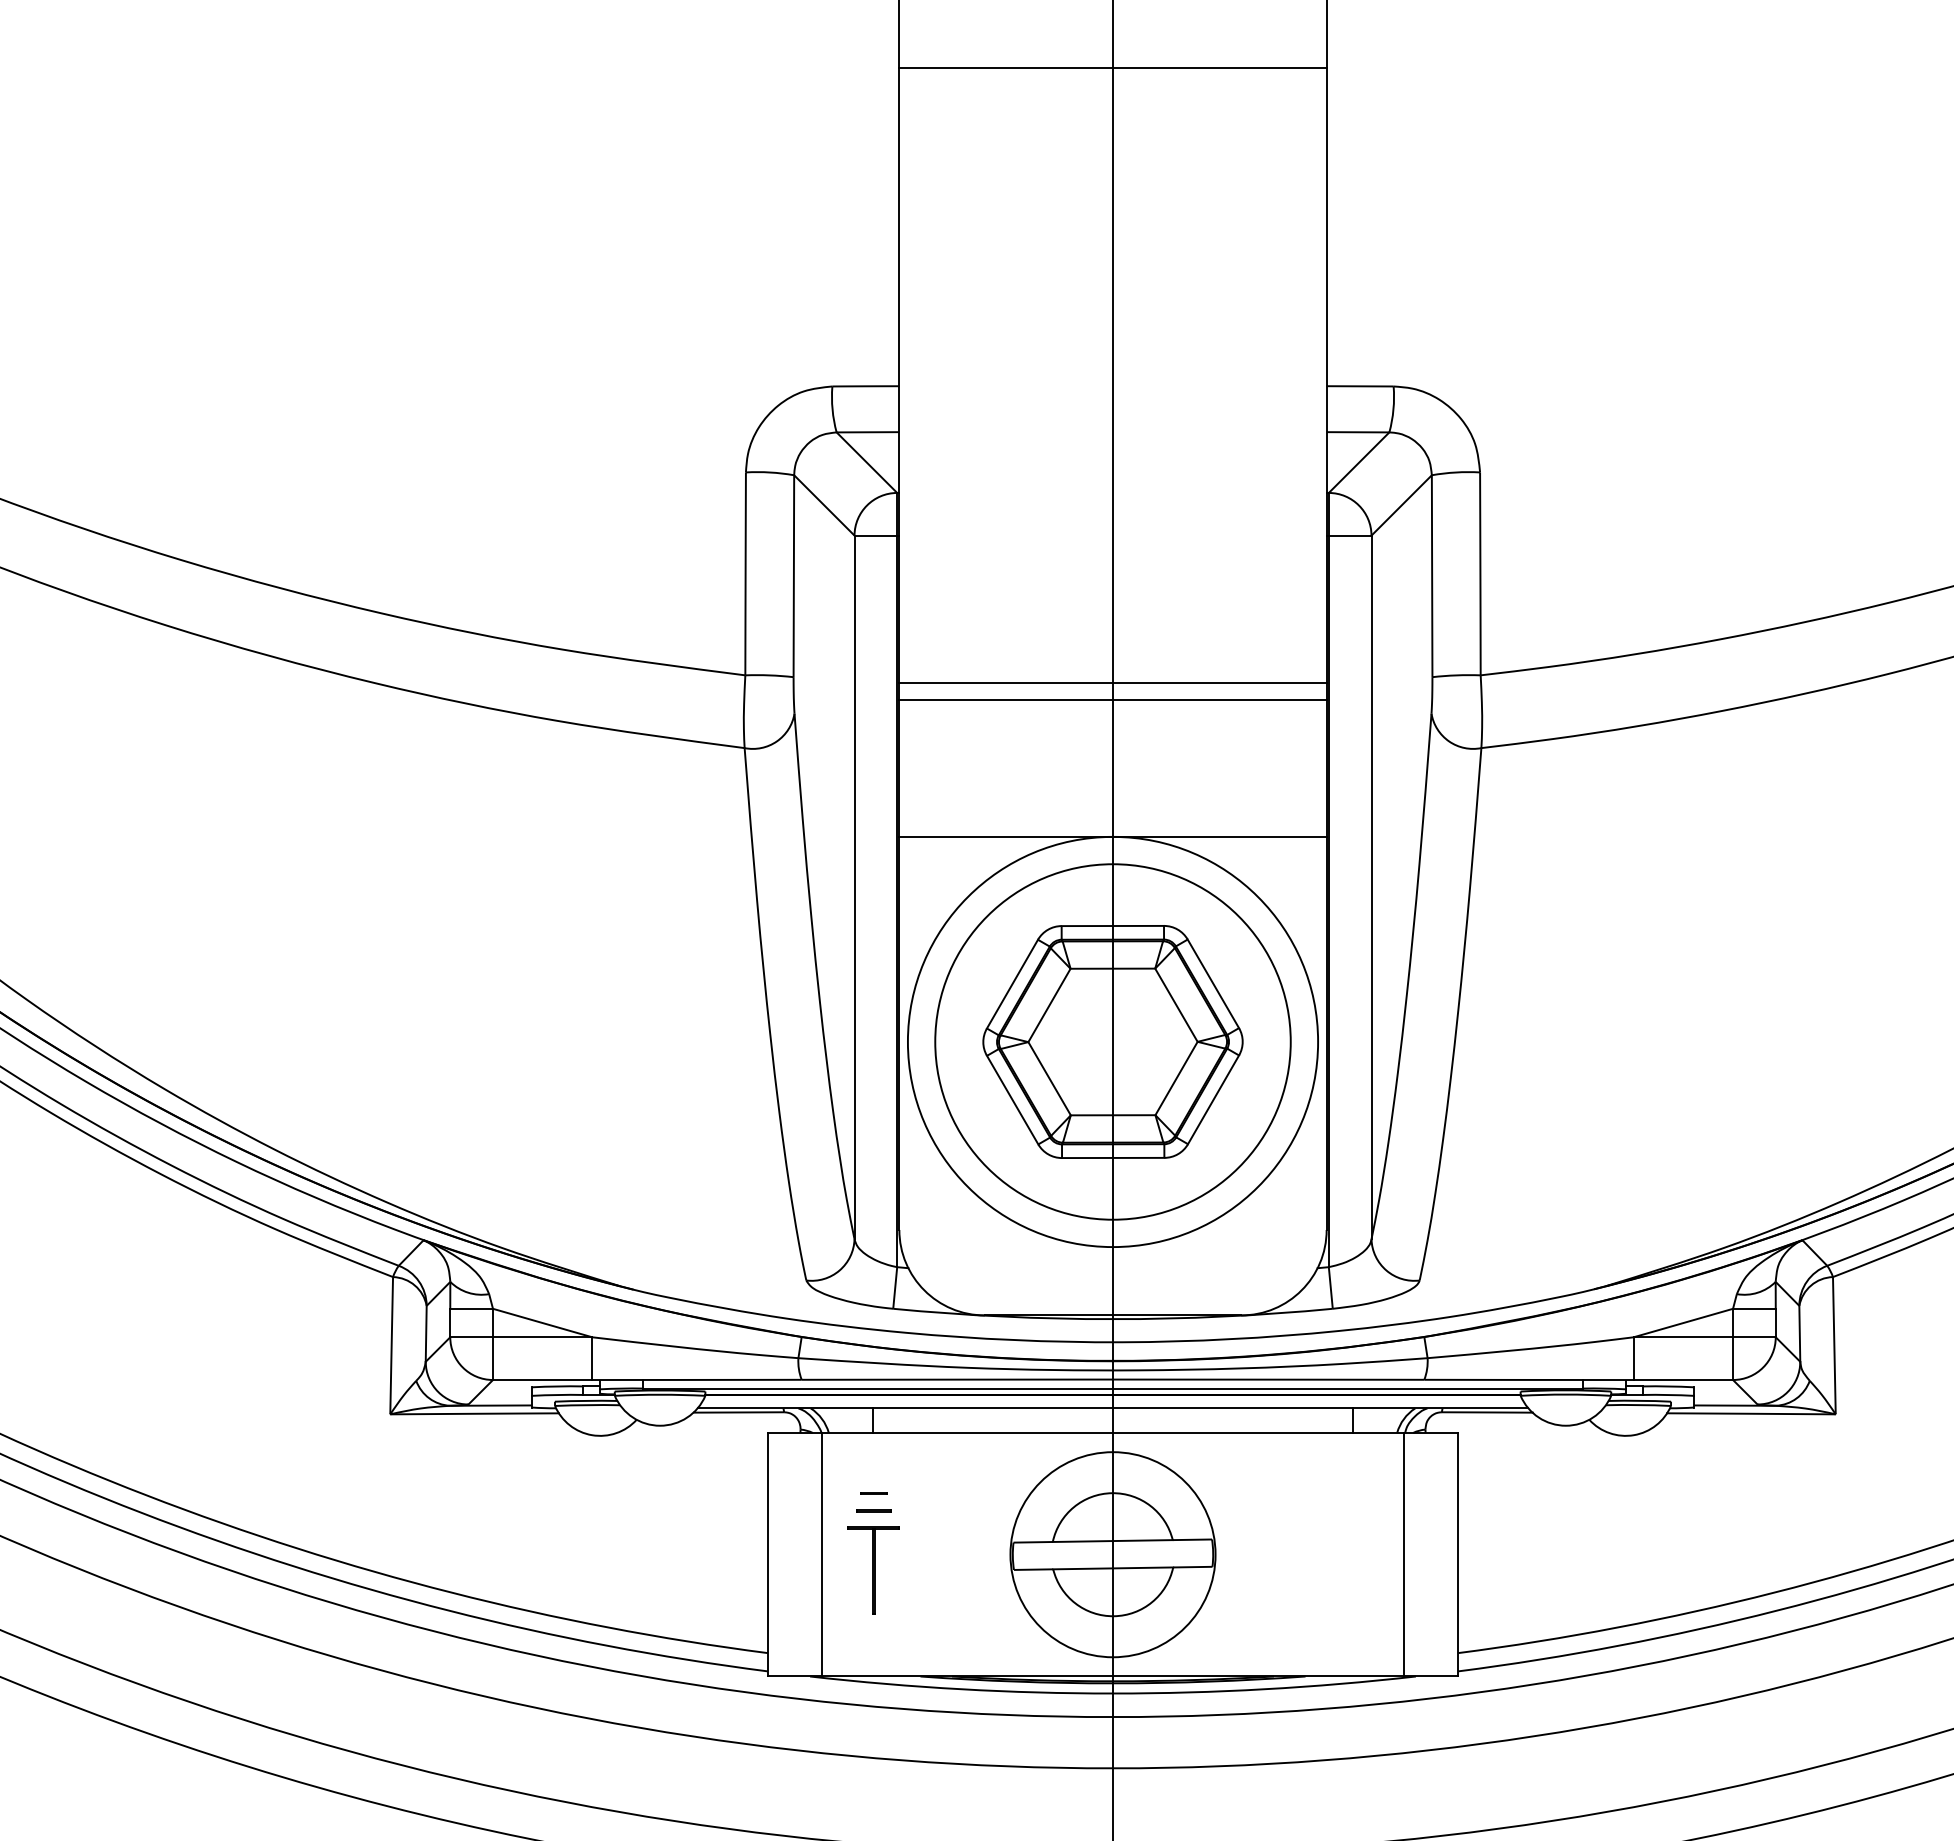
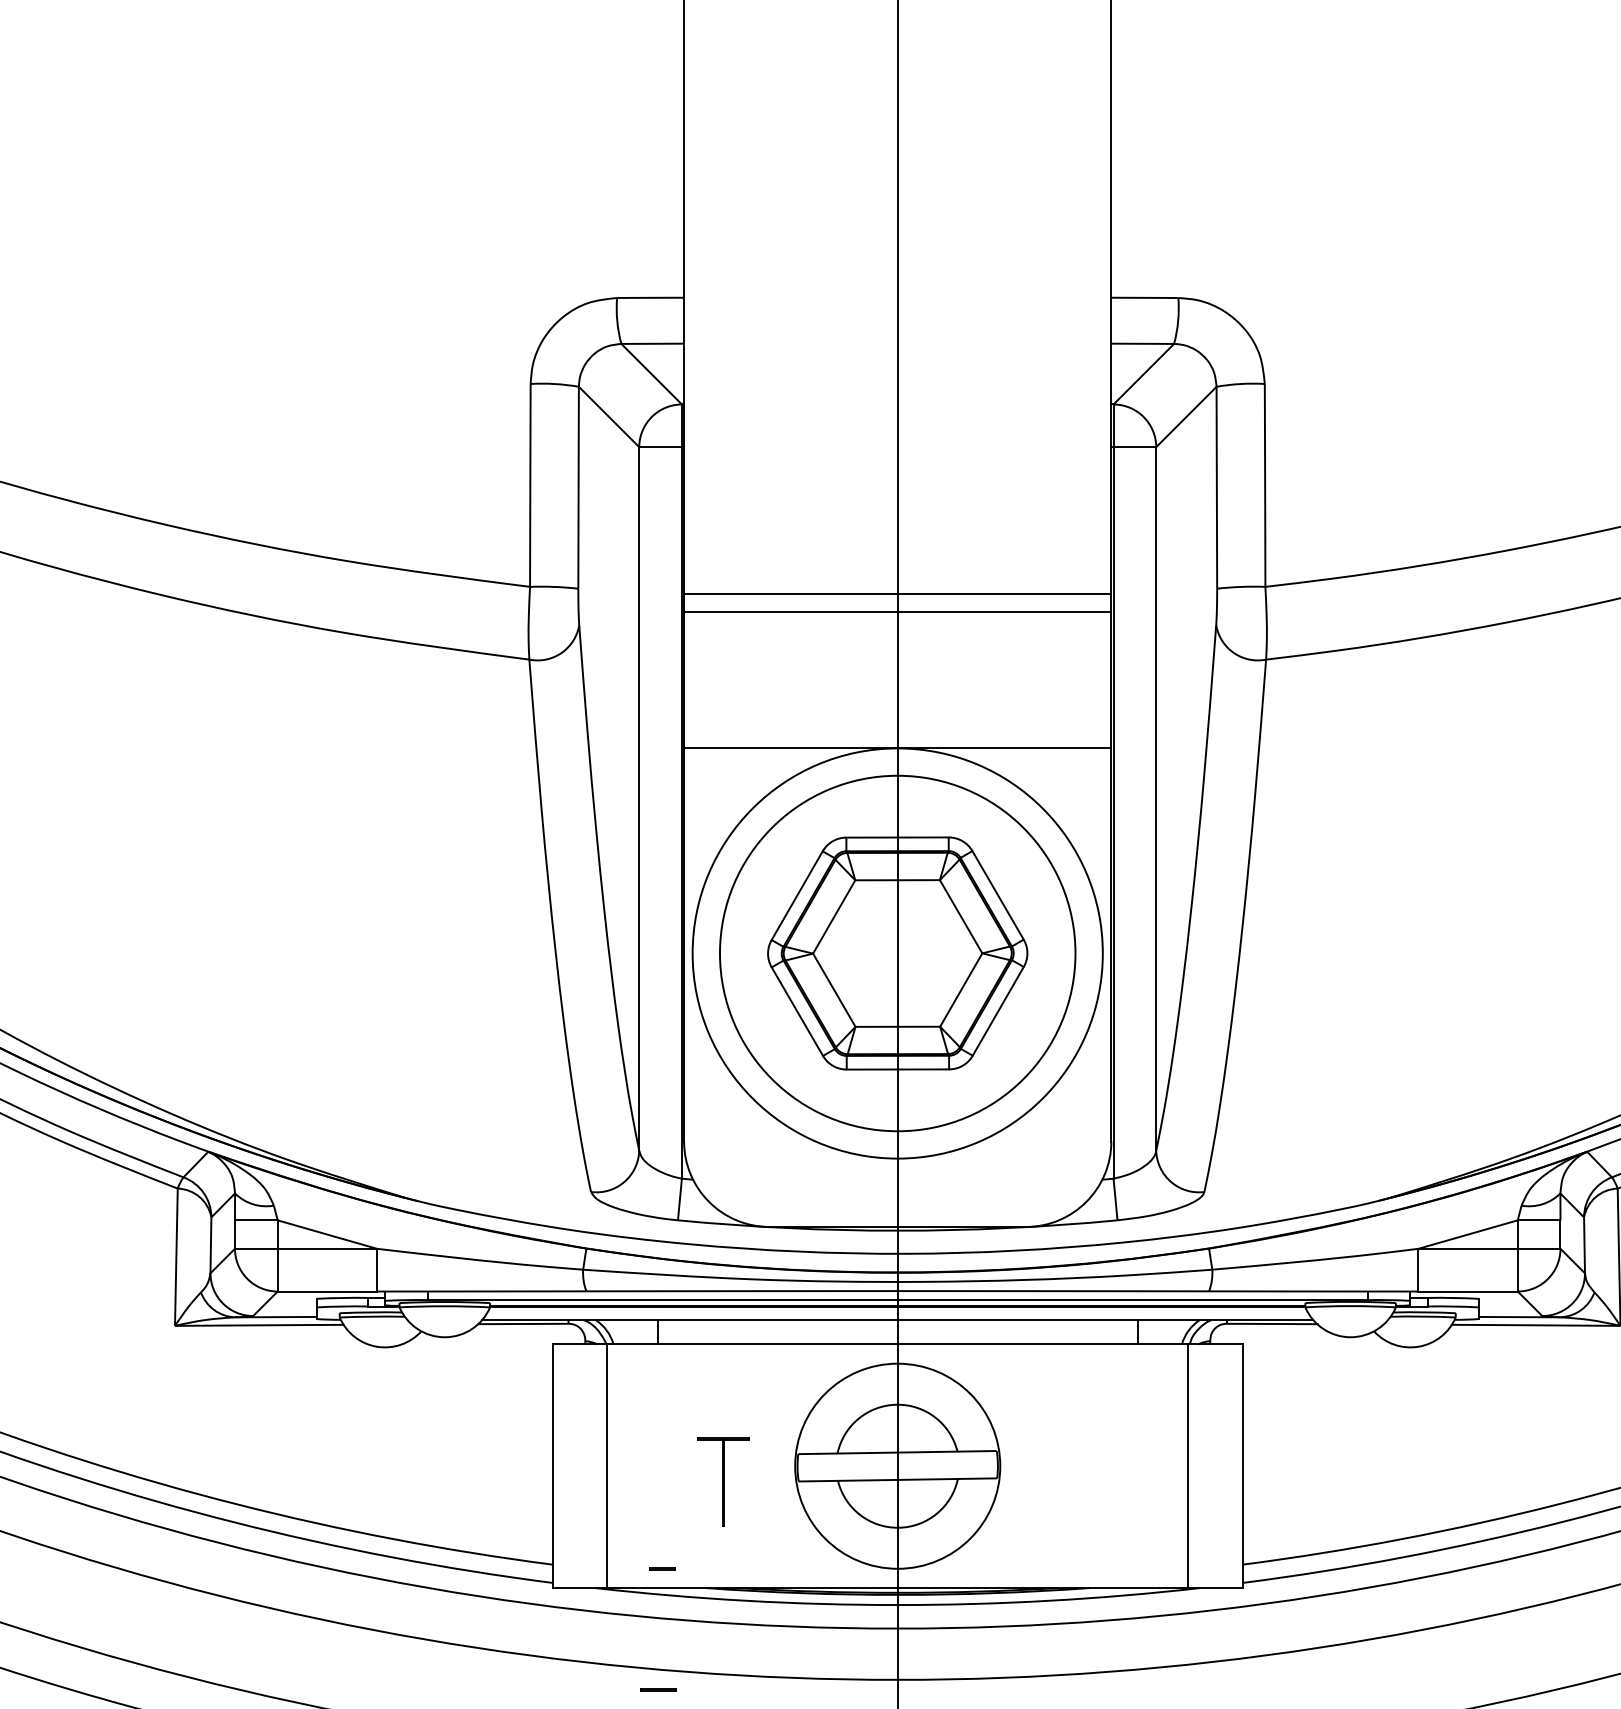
line: (873, 1493) -> (662, 1569), moved
line: (873, 1510) -> (658, 1690), moved
part: (873, 1570) -> (723, 1482), moved

